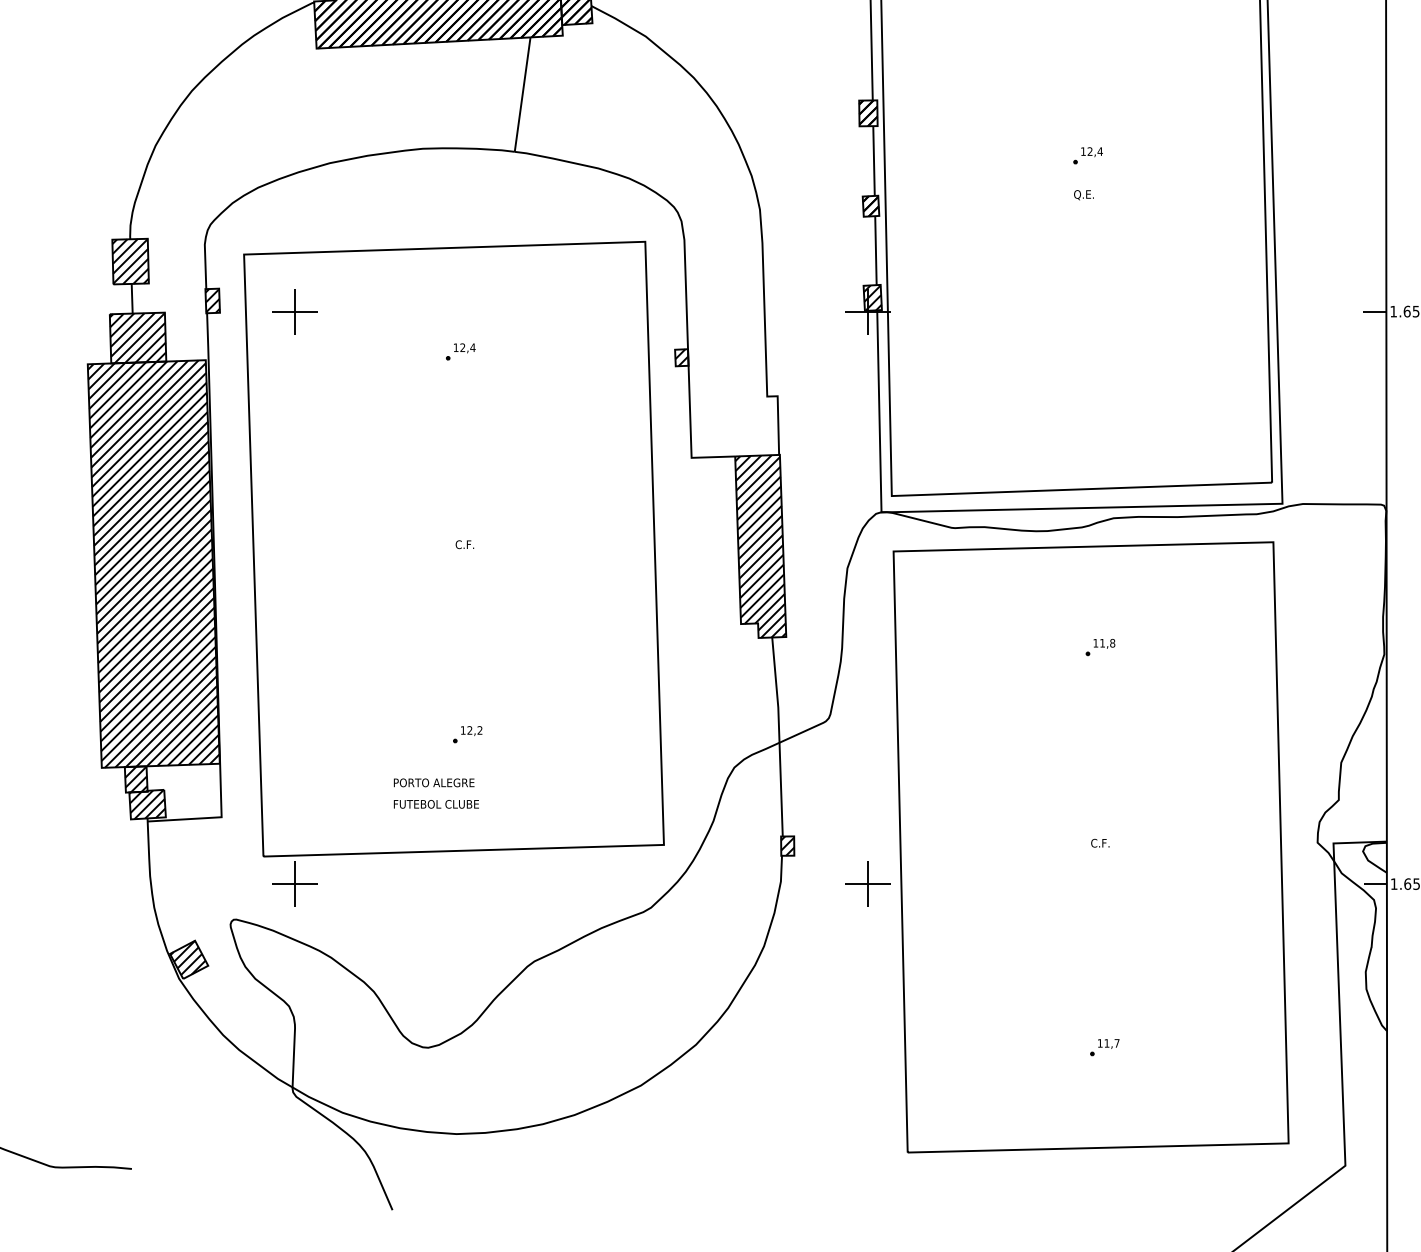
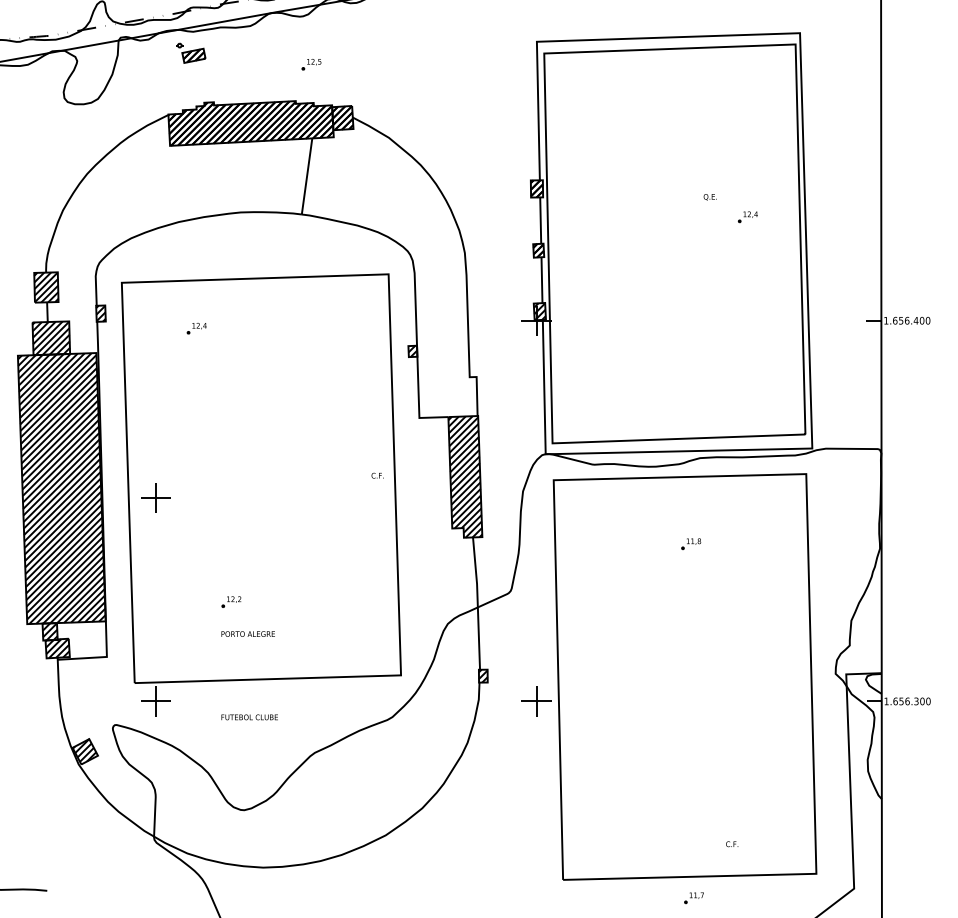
part: (1087, 156) -> (747, 217), moved
text: (1082, 195) -> (709, 197), moved
part: (294, 311) -> (155, 497), moved
part: (460, 351) -> (196, 328), moved
text: (464, 544) -> (377, 475), moved
part: (467, 733) -> (231, 601), moved
text: (436, 804) -> (249, 717), moved
text: (1100, 843) -> (732, 844), moved
part: (1103, 1048) -> (693, 898), moved

